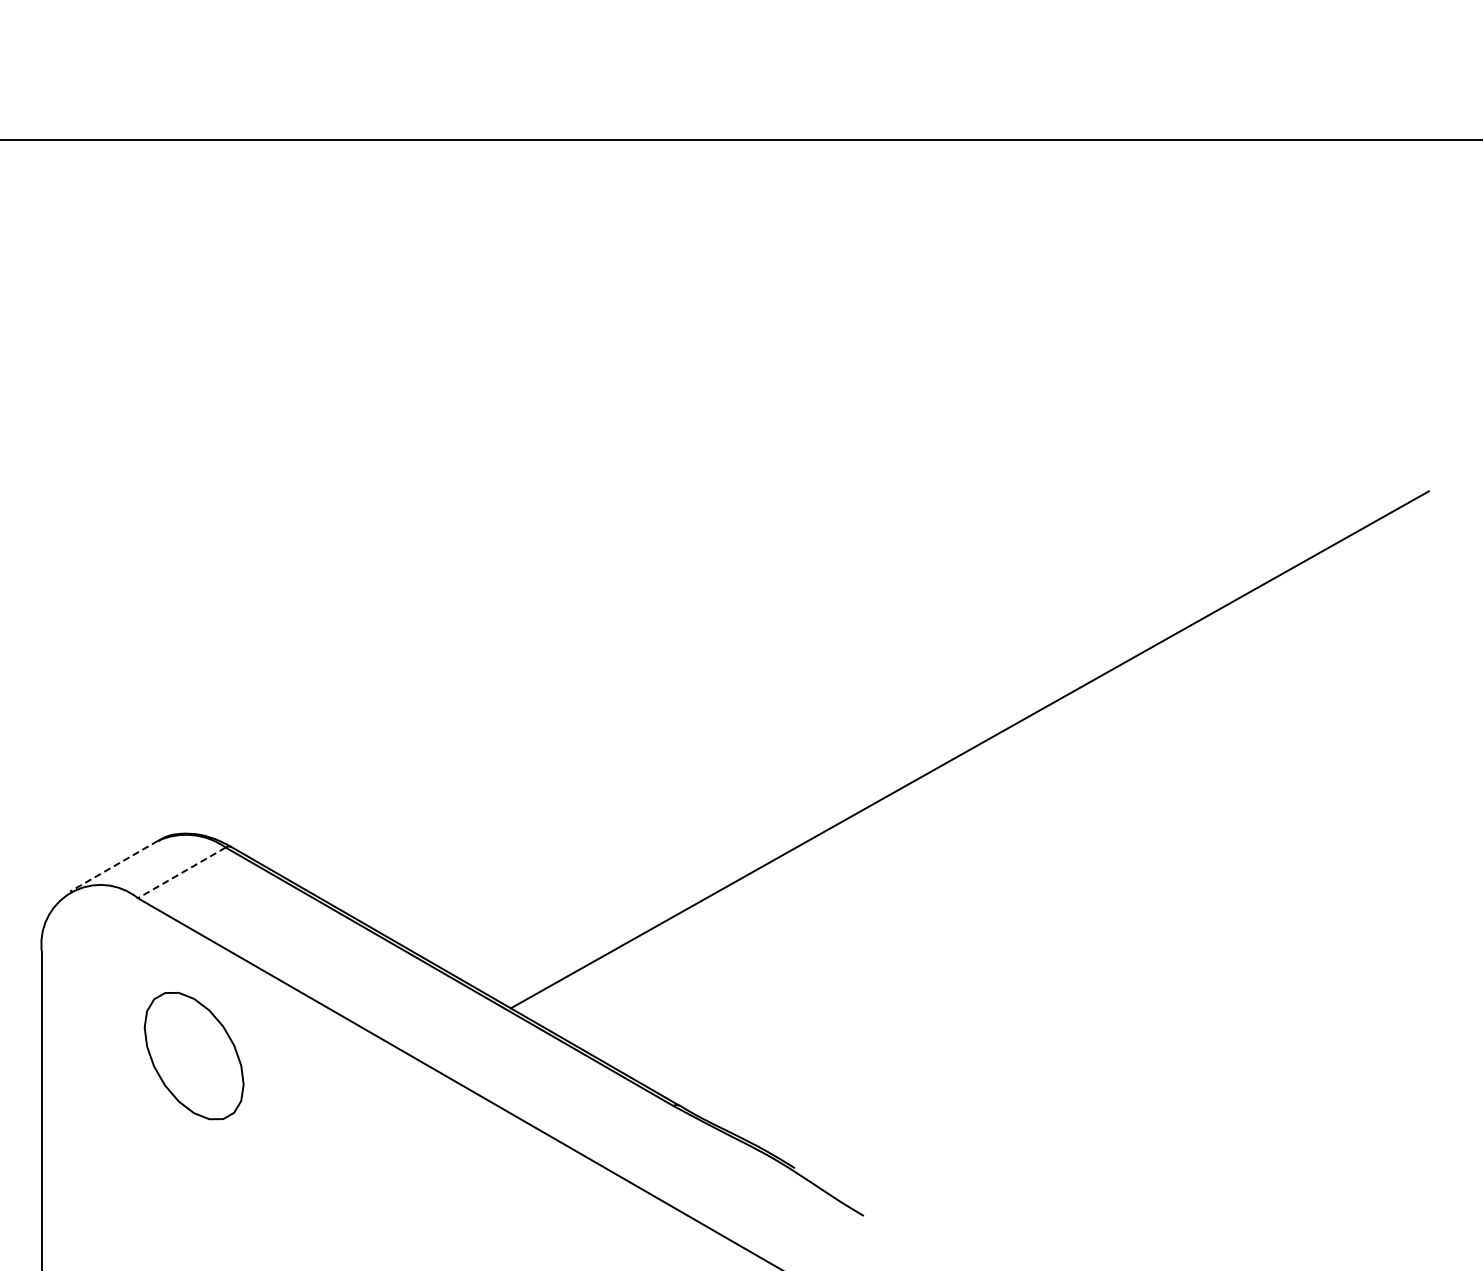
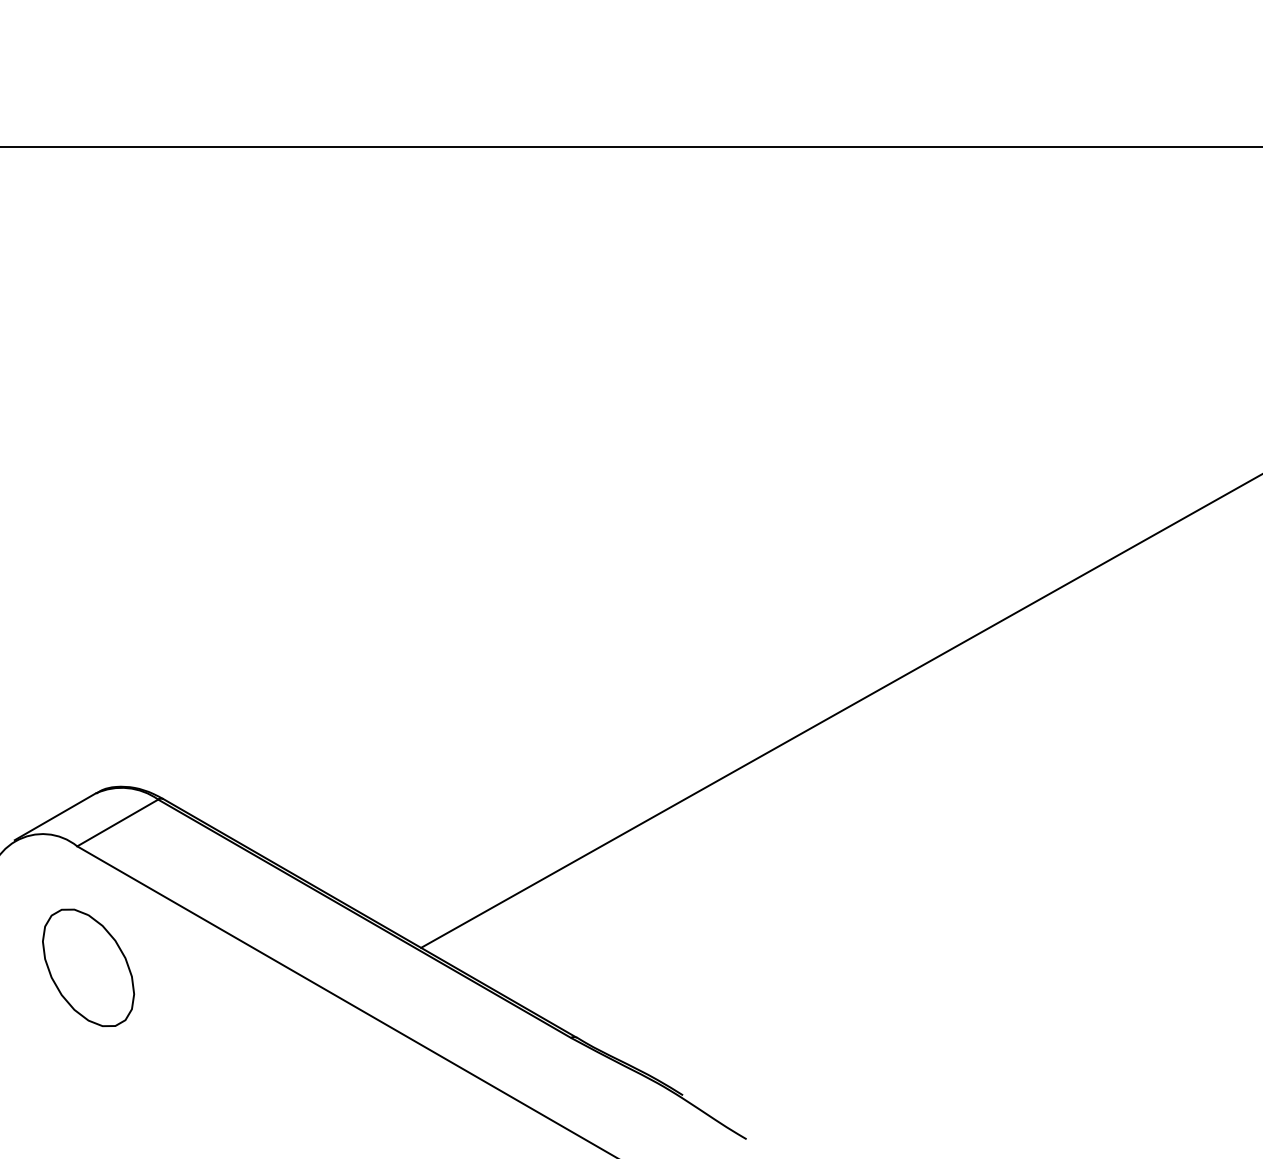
line: (114, 866) -> (55, 817), dashed -> solid
line: (181, 872) -> (117, 822), dashed -> solid
part: (193, 1056) -> (87, 968), moved

